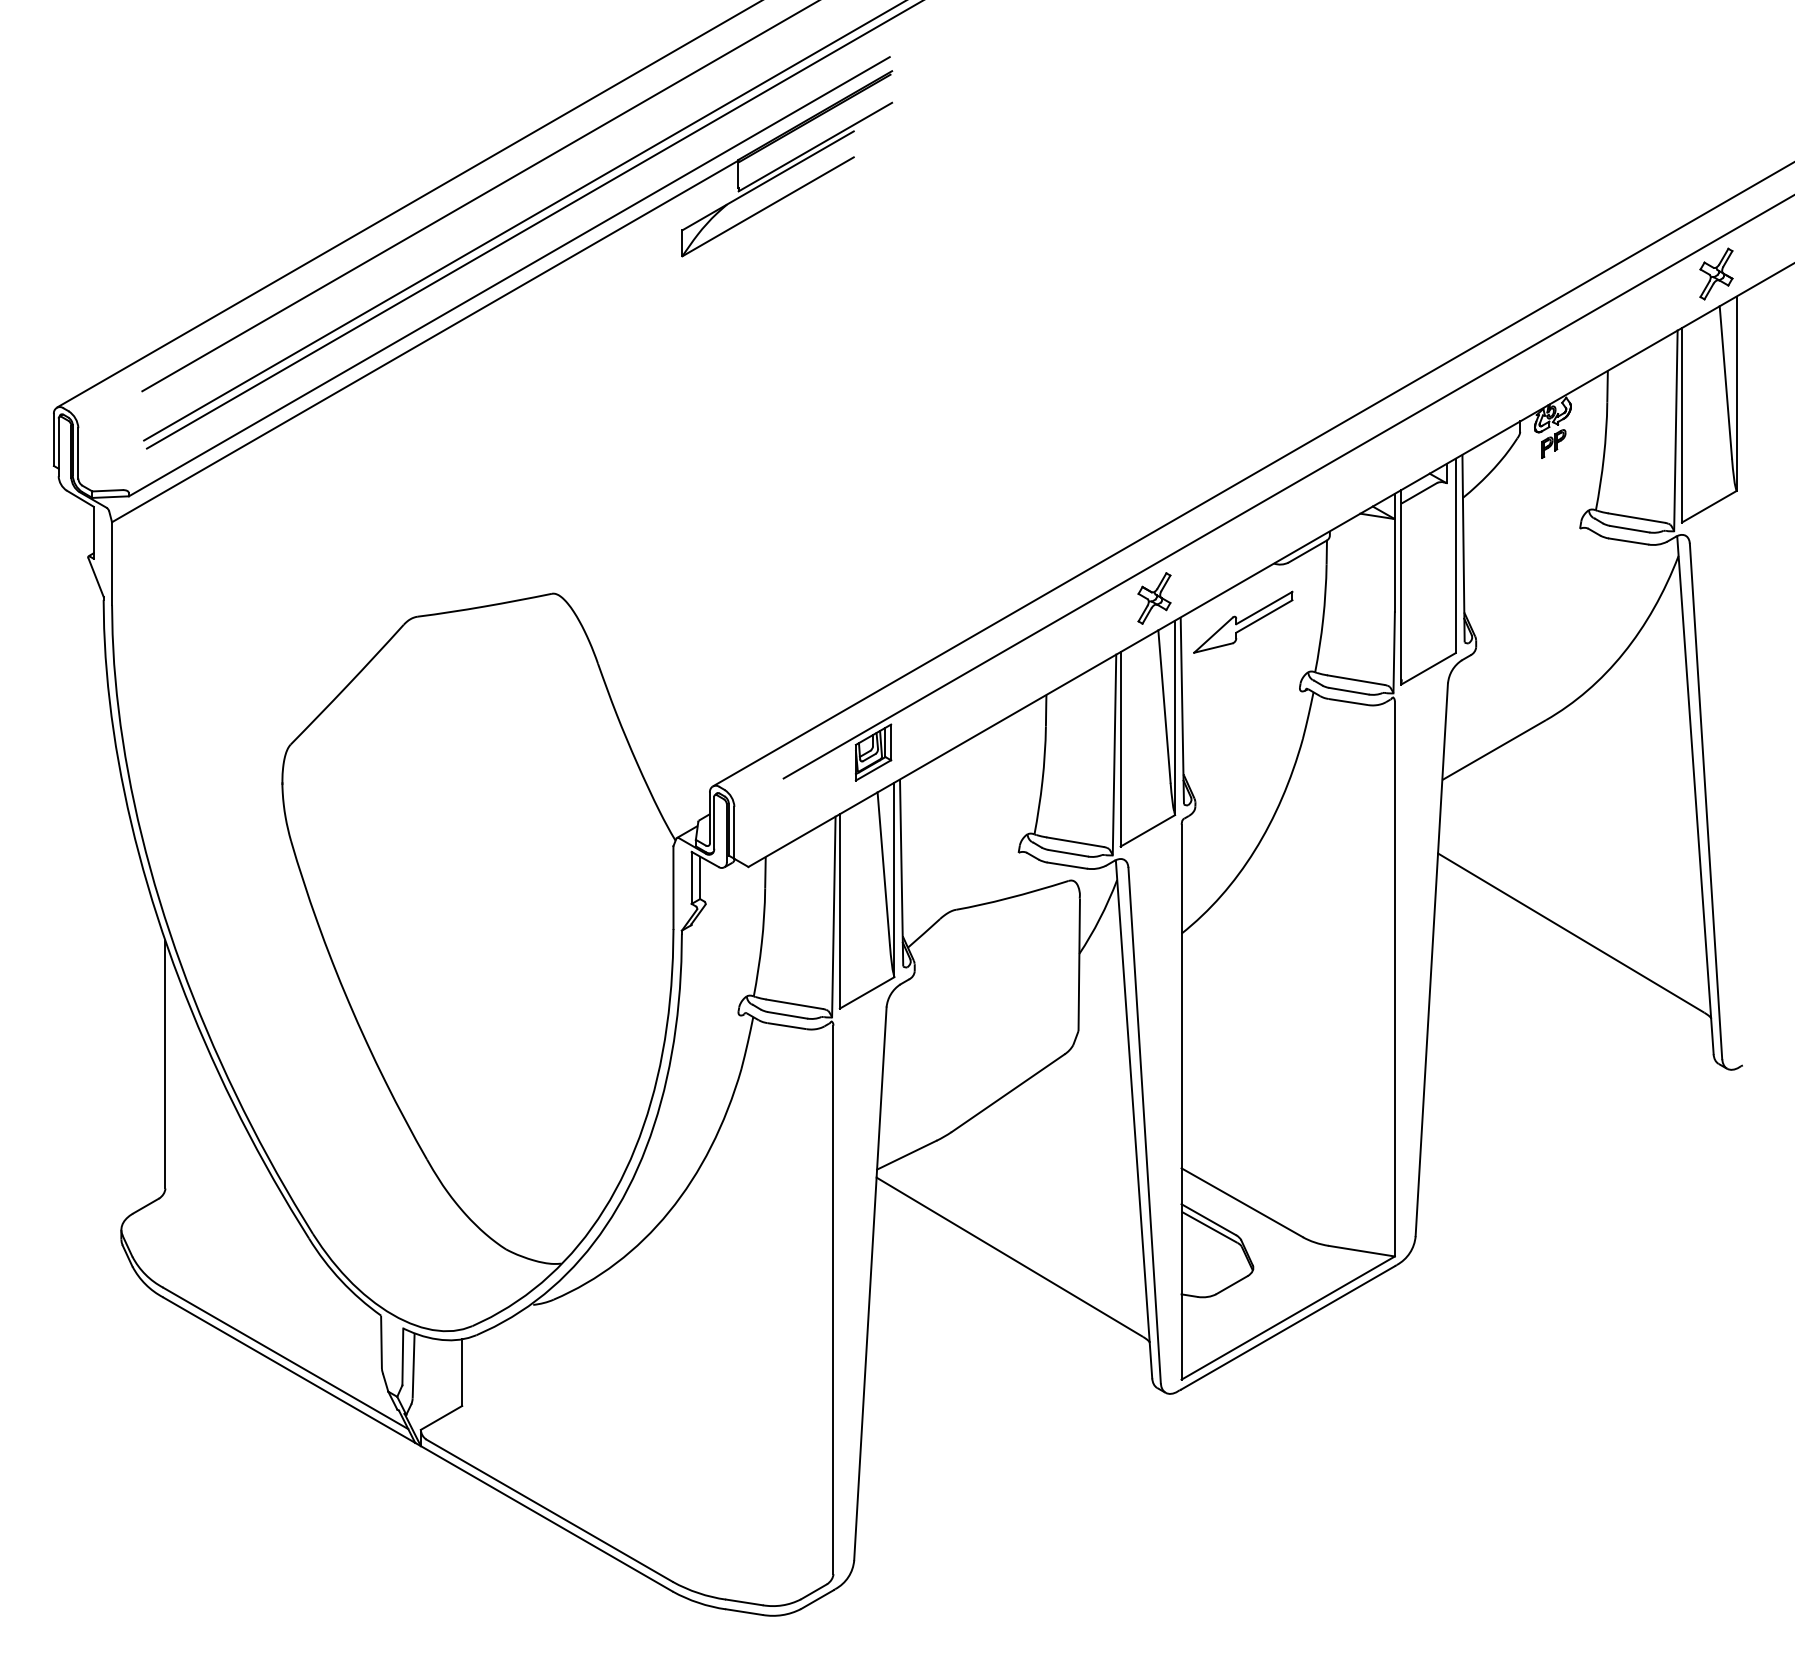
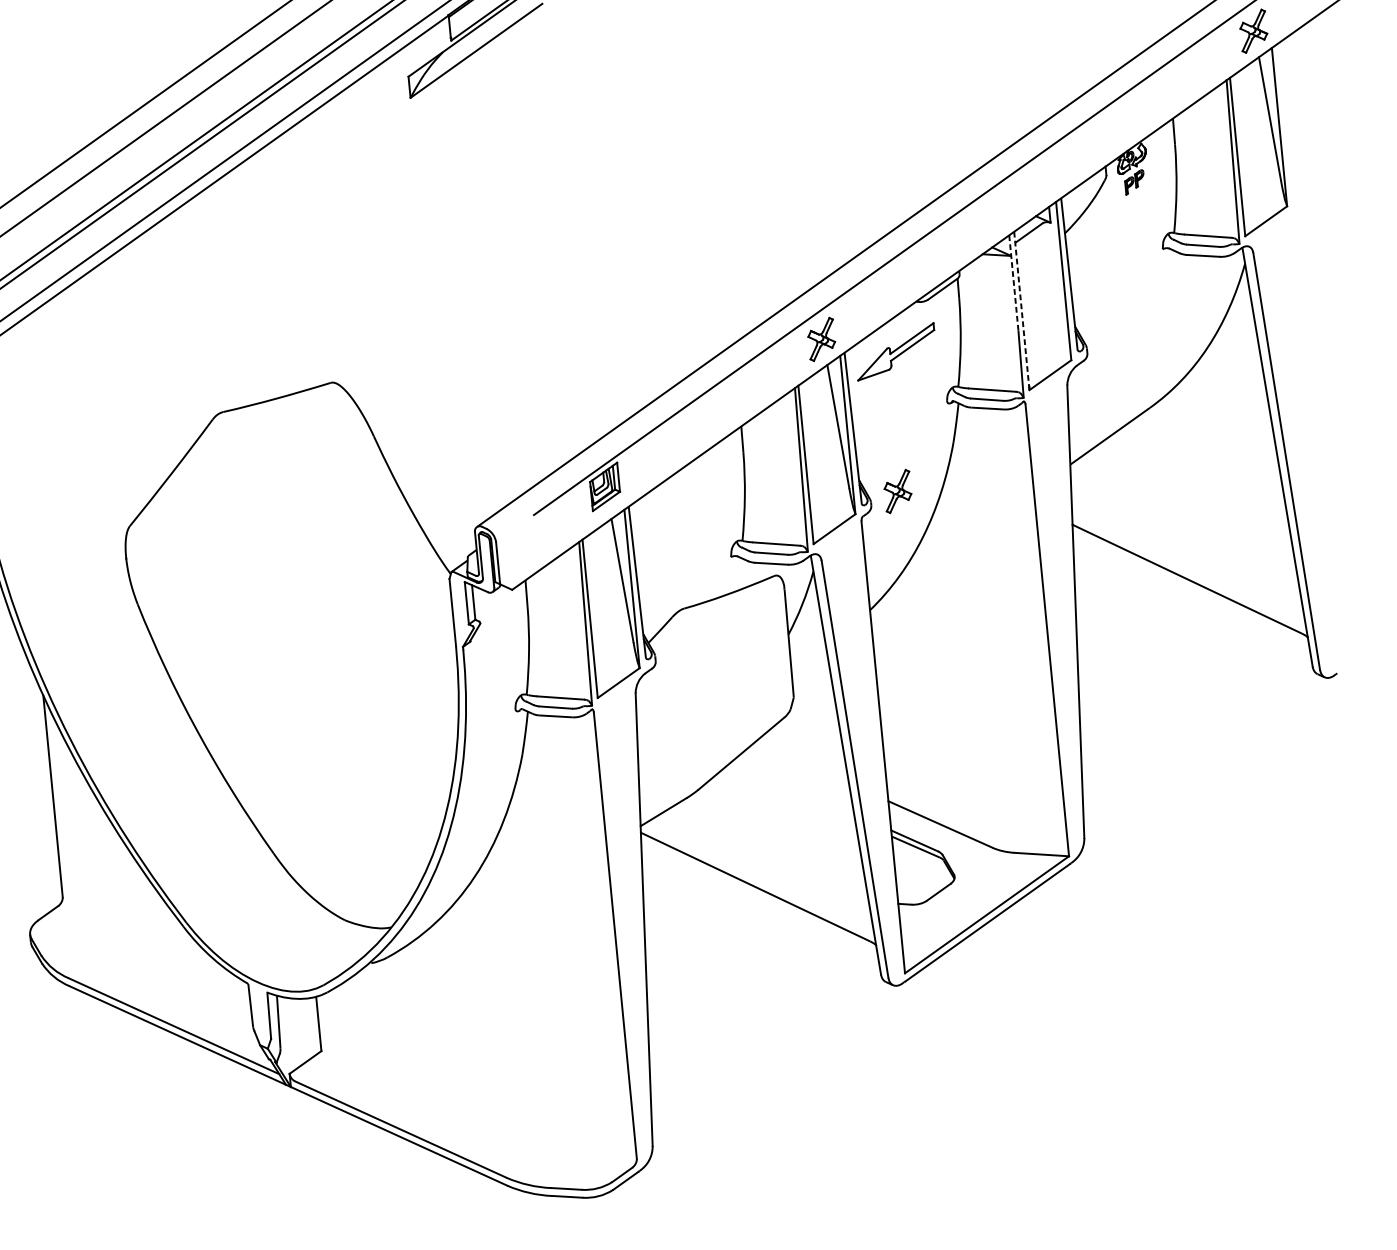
line: (1394, 553) -> (1013, 283), solid -> dashed
line: (1401, 587) -> (1021, 311), solid -> dashed
part: (1229, 792) -> (898, 491), added

